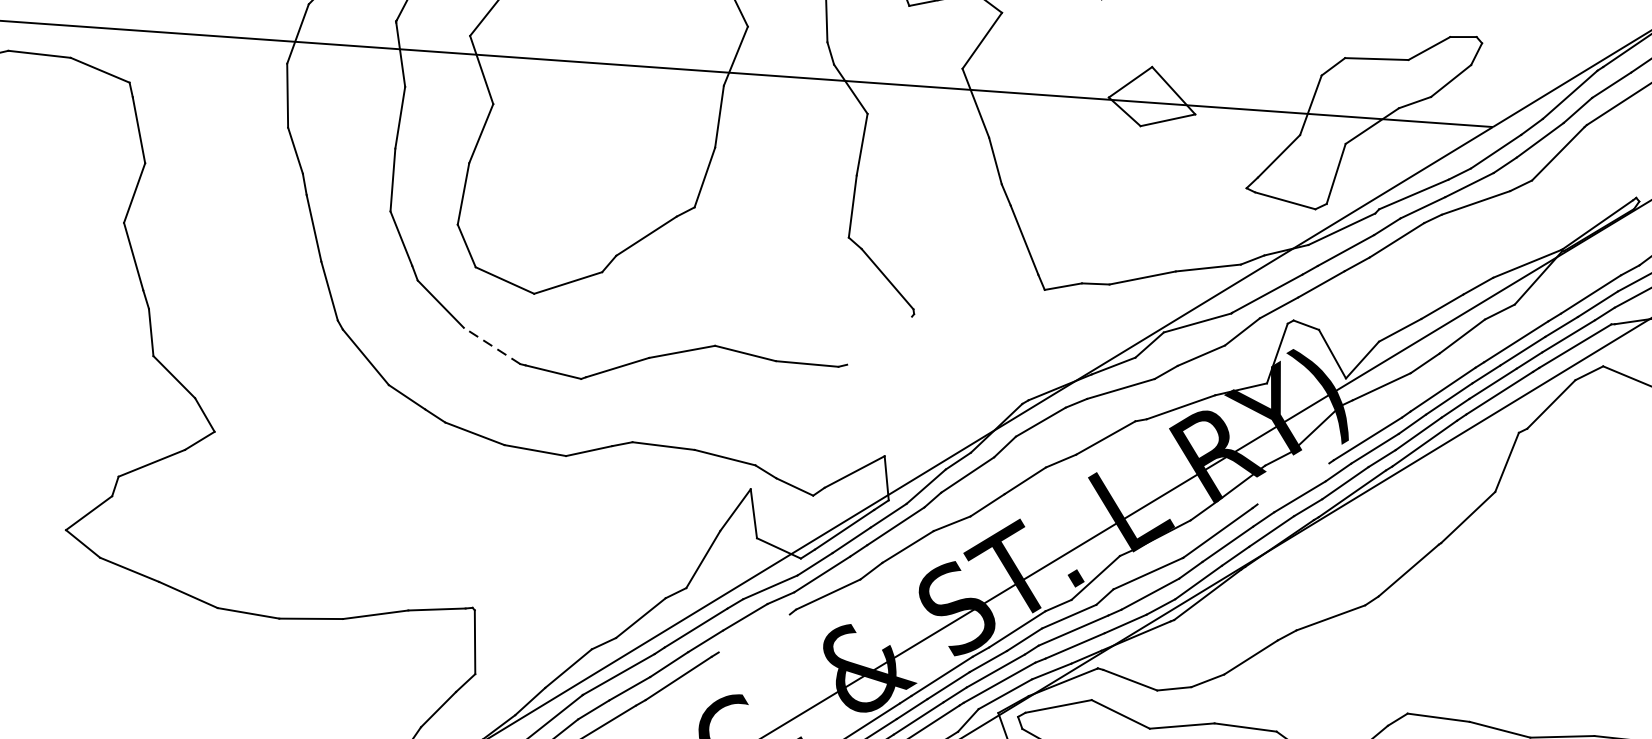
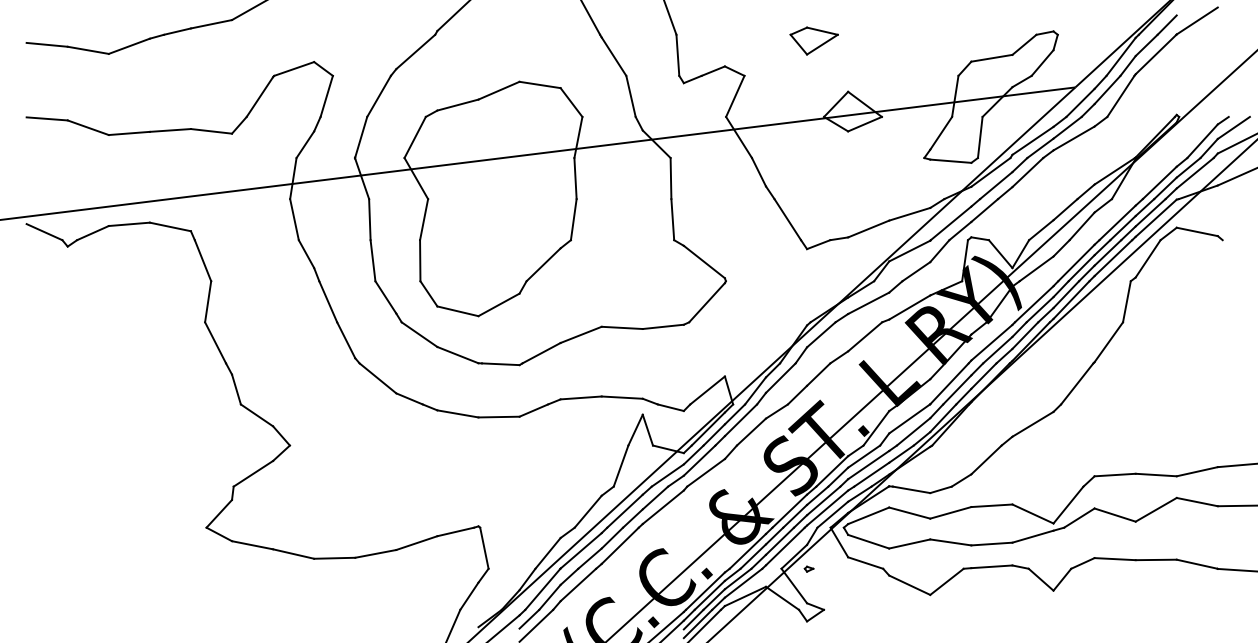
line: (878, 340) -> (706, 302), added
line: (491, 344) -> (457, 354), dashed -> solid
line: (1292, 483) -> (991, 342), added
line: (753, 633) -> (662, 507), added

